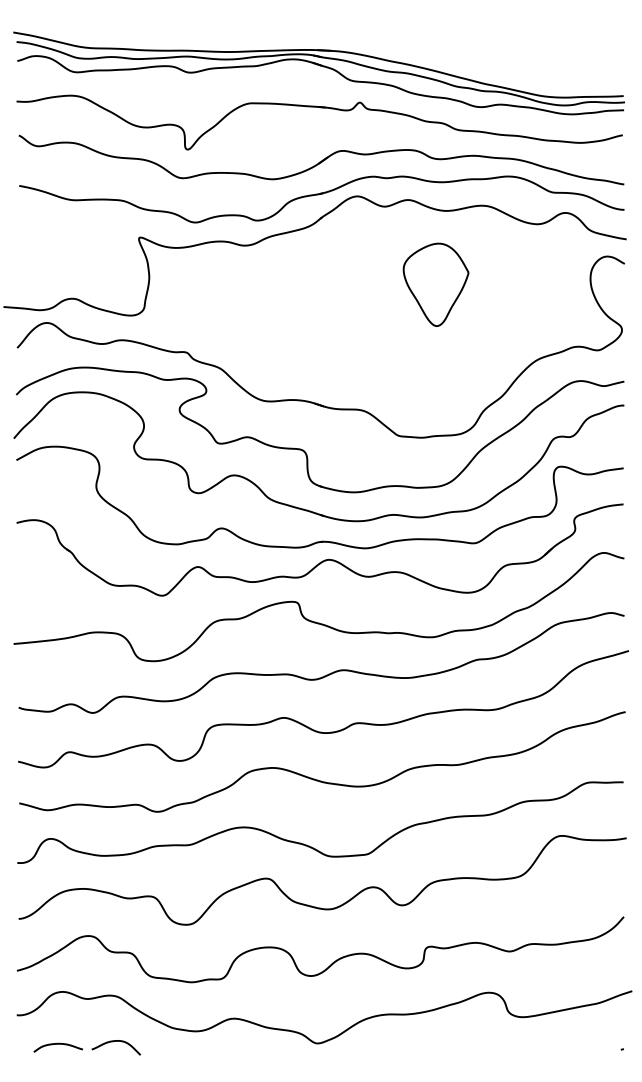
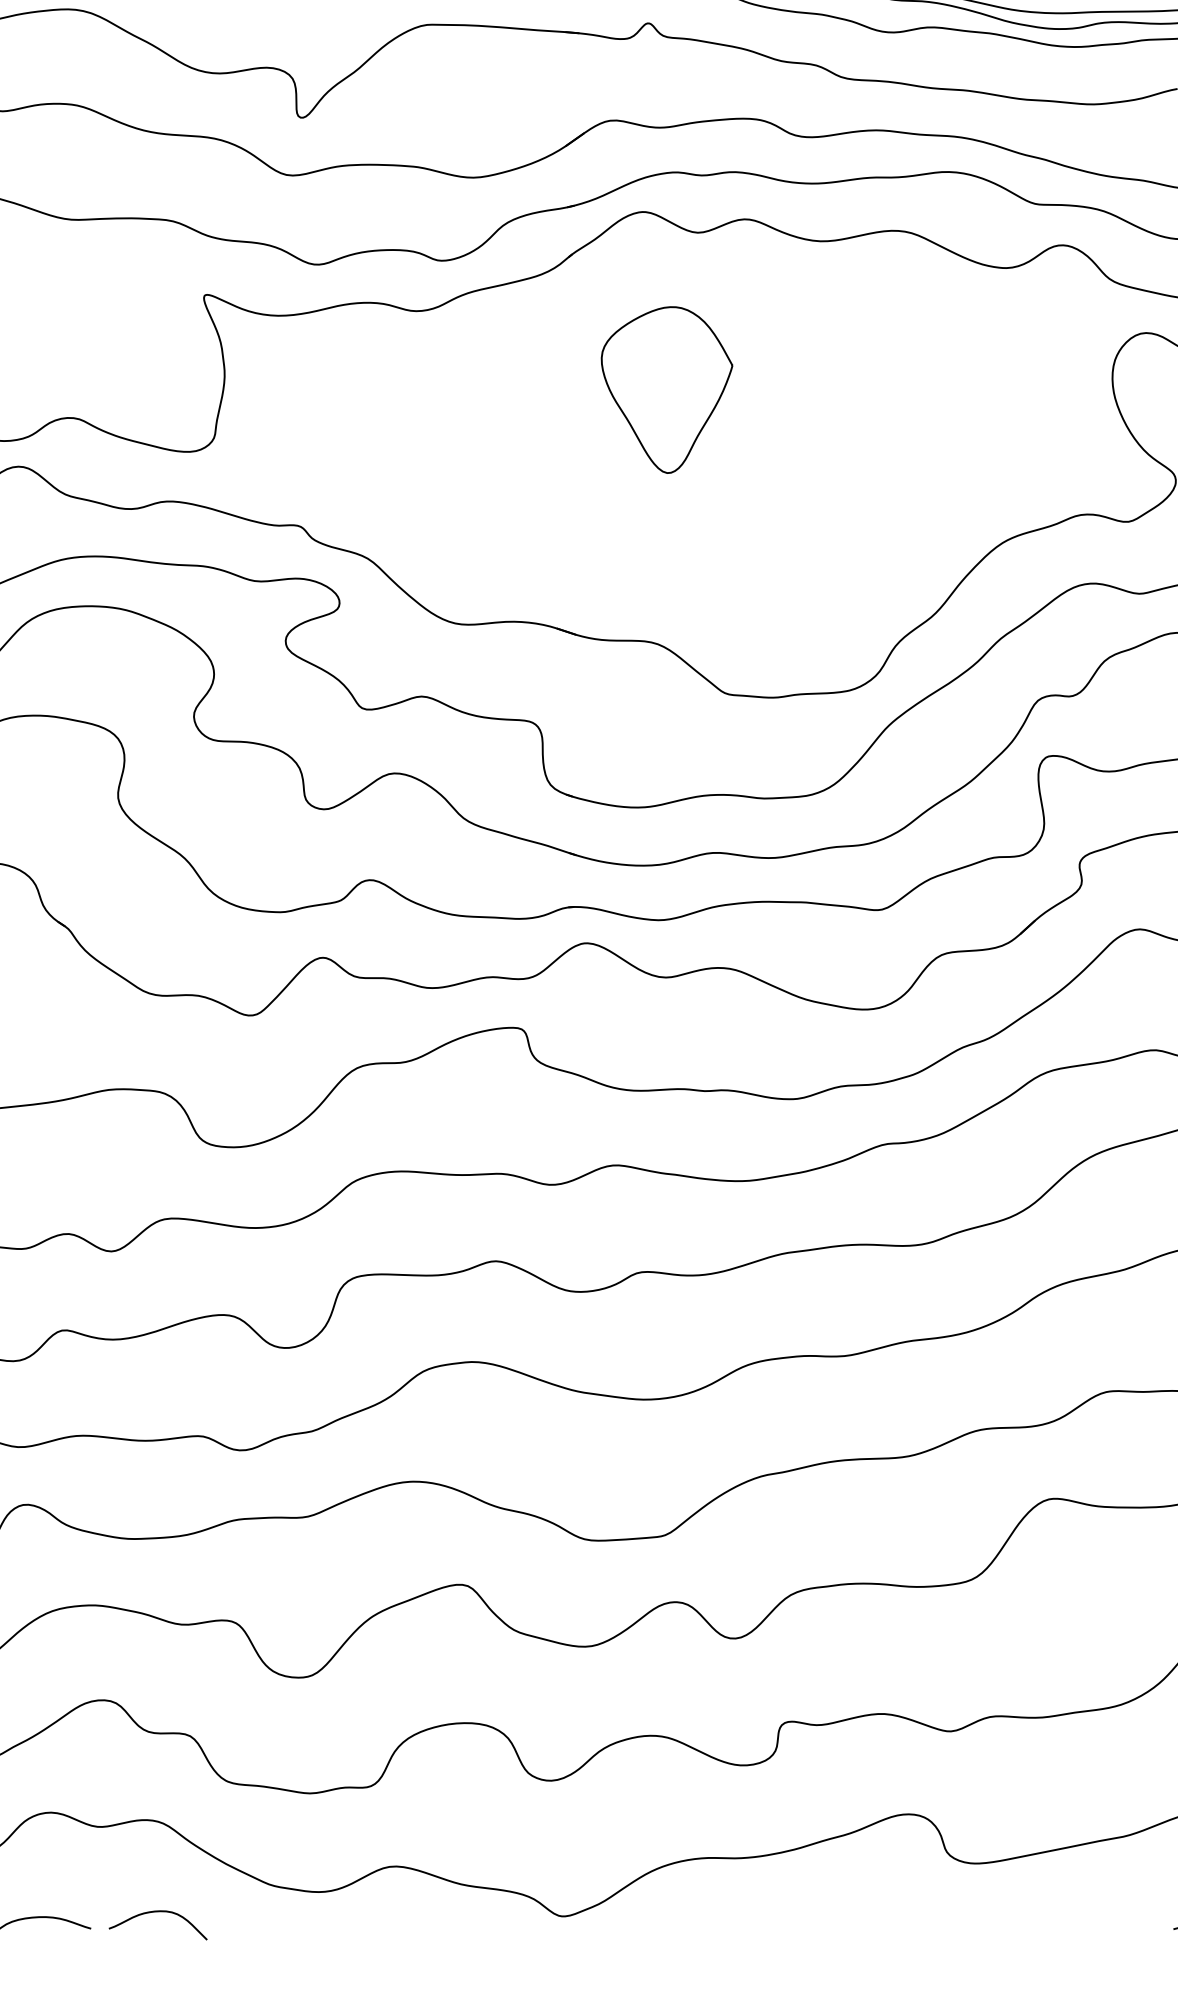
part: (435, 284) -> (665, 389), moved

